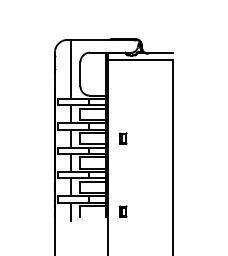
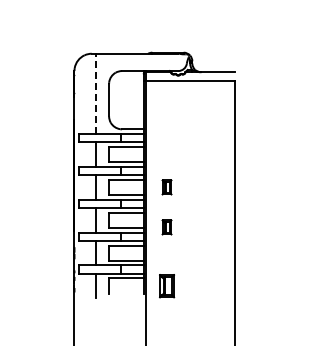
line: (71, 69) -> (96, 93), solid -> dashed
part: (122, 168) -> (166, 227), added
part: (122, 211) -> (166, 286), size x1.6

